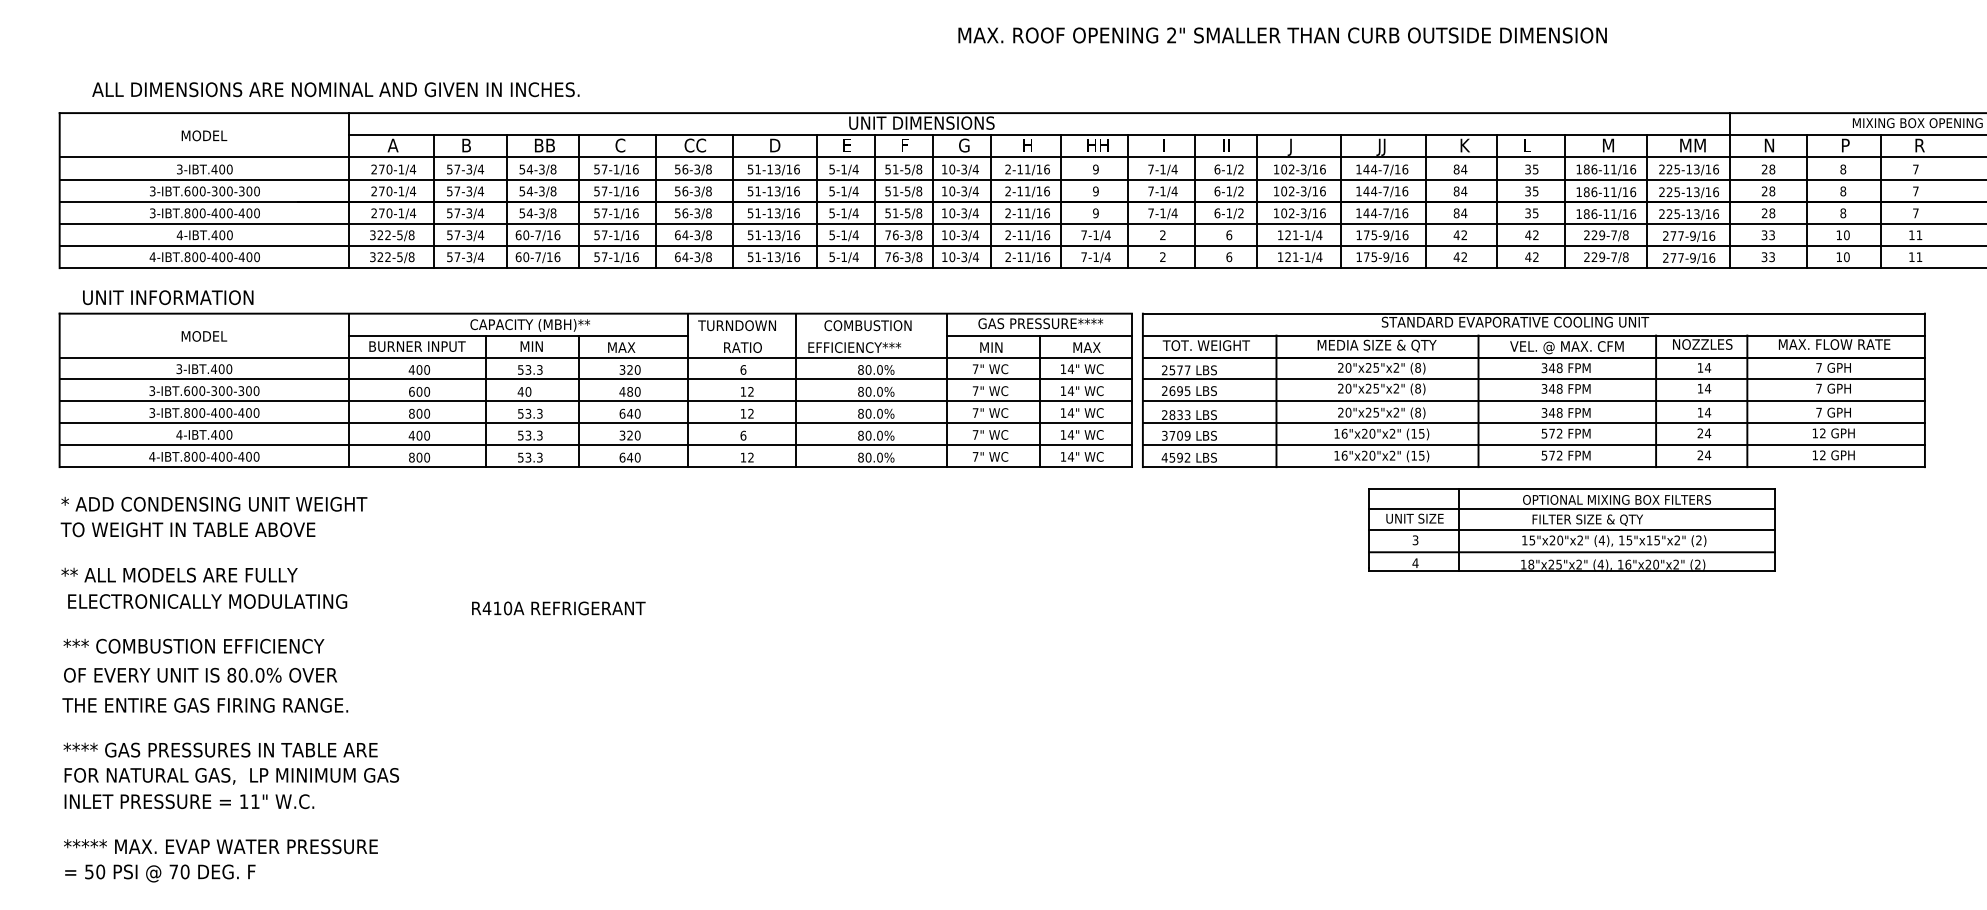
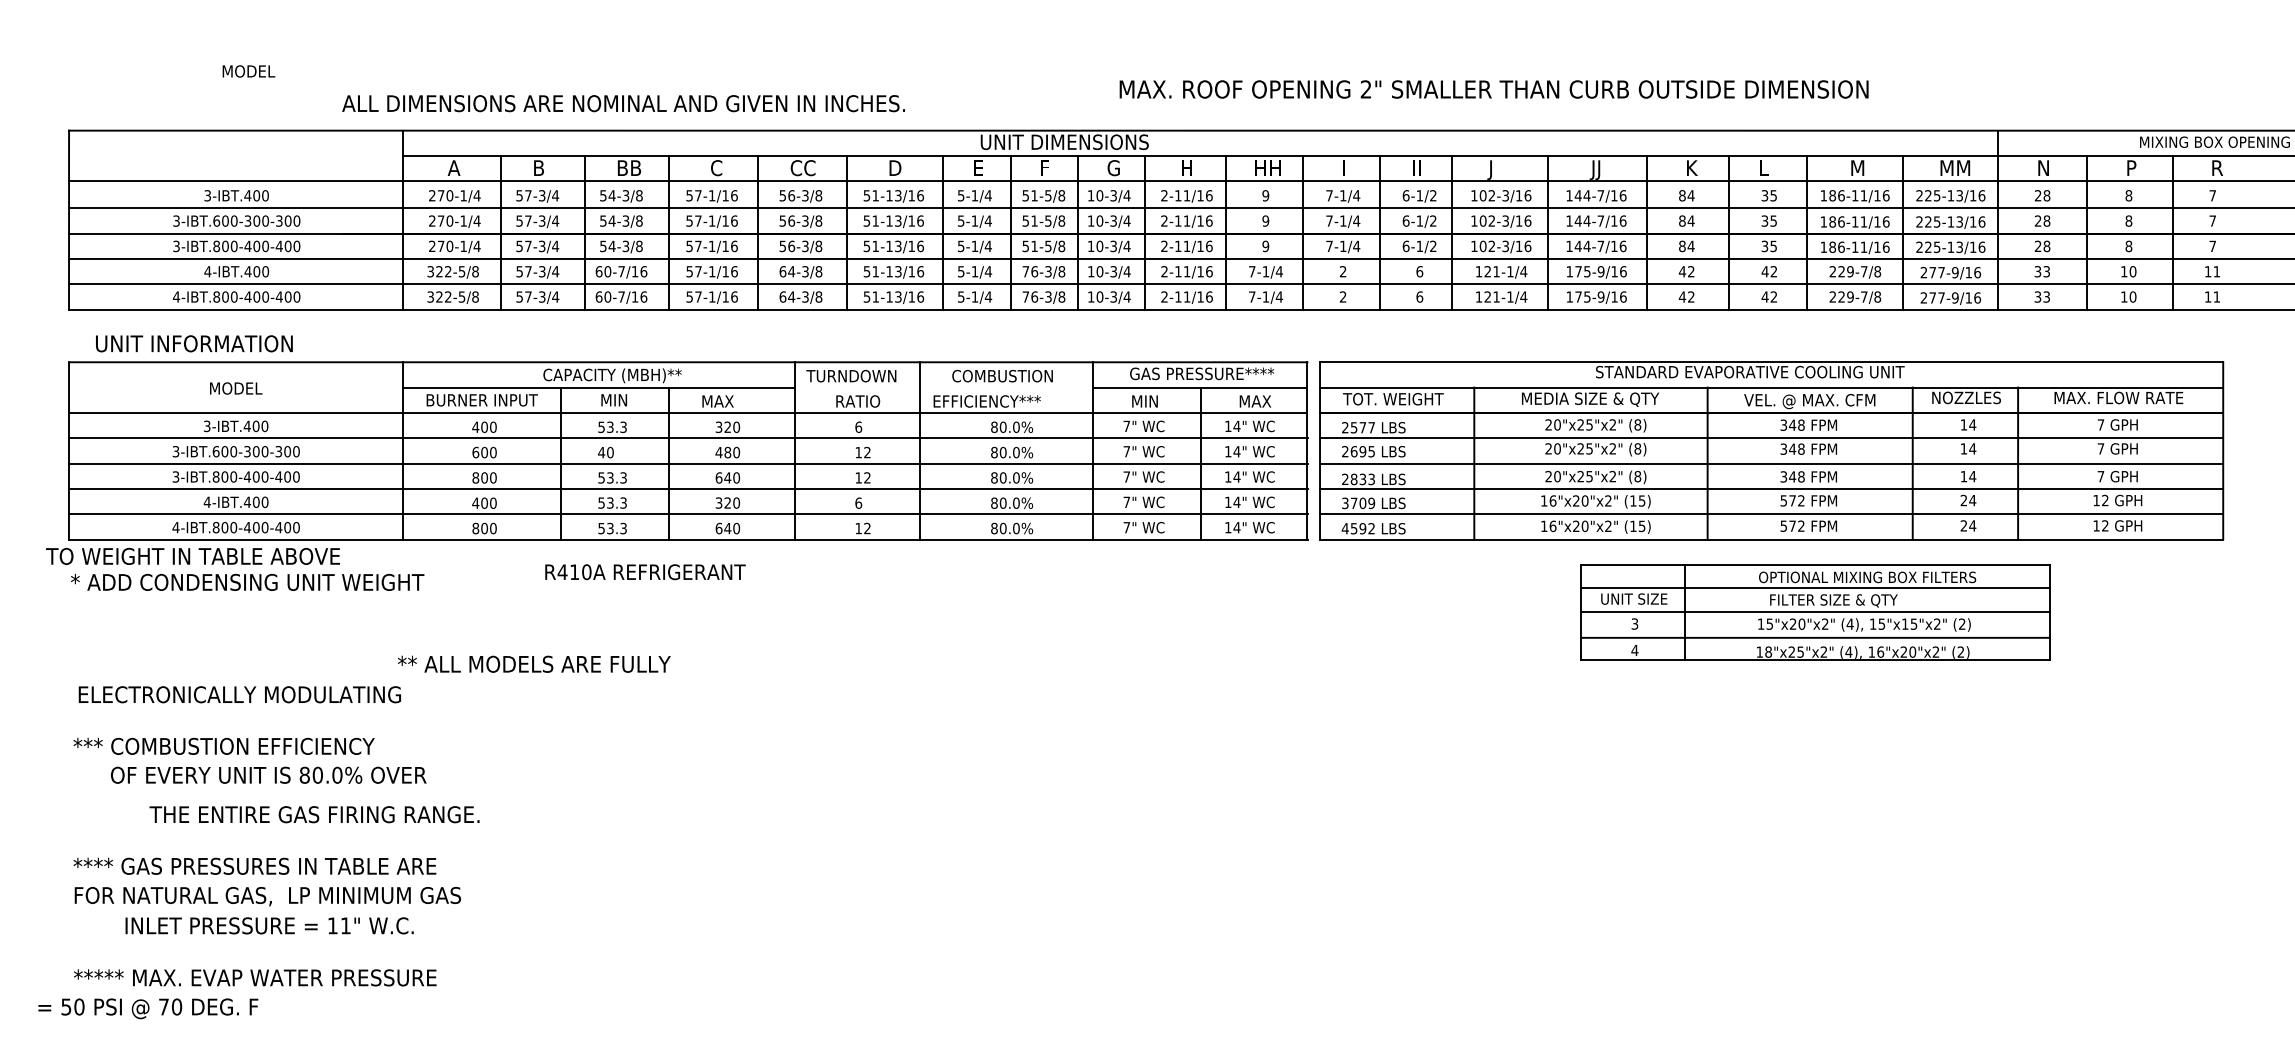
text: (1282, 35) -> (1493, 89), moved
text: (335, 89) -> (623, 103), moved
text: (204, 135) -> (248, 71), moved
text: (187, 529) -> (192, 556), moved
text: (179, 574) -> (534, 663), moved
text: (558, 608) -> (645, 572), moved
text: (200, 674) -> (268, 774), moved
text: (205, 705) -> (314, 814), moved
text: (189, 801) -> (269, 925), moved
text: (160, 873) -> (148, 1008), moved

